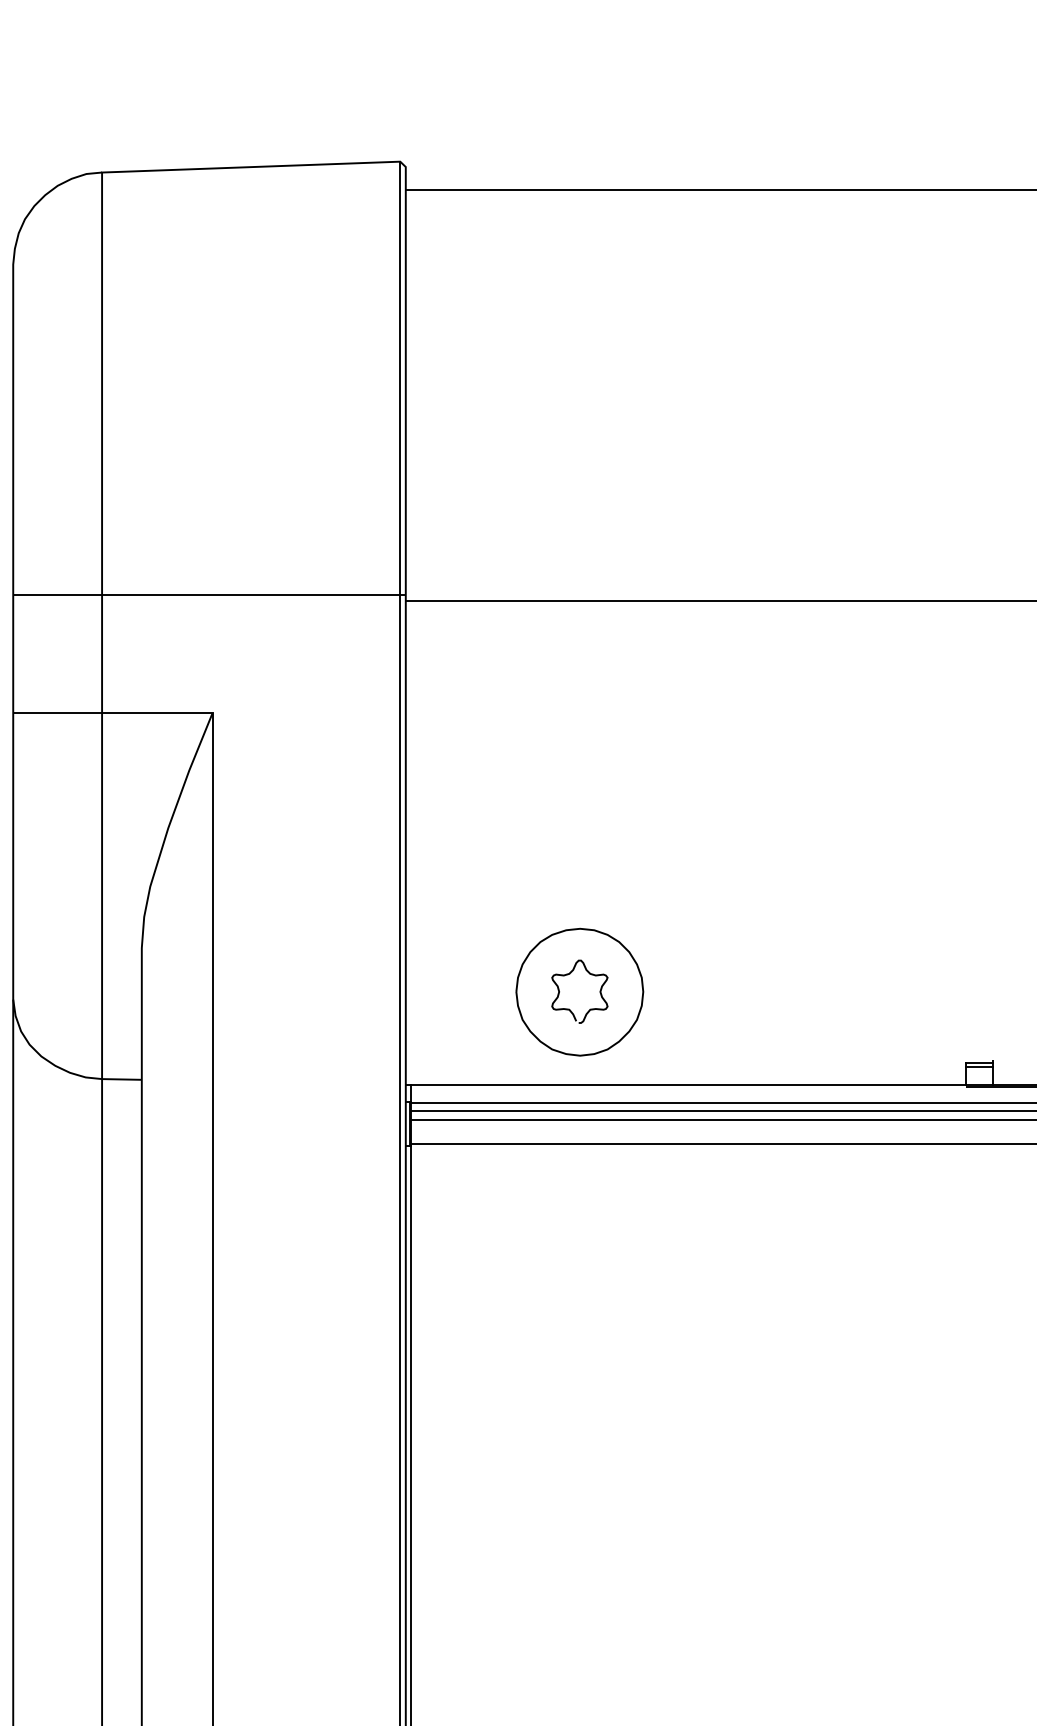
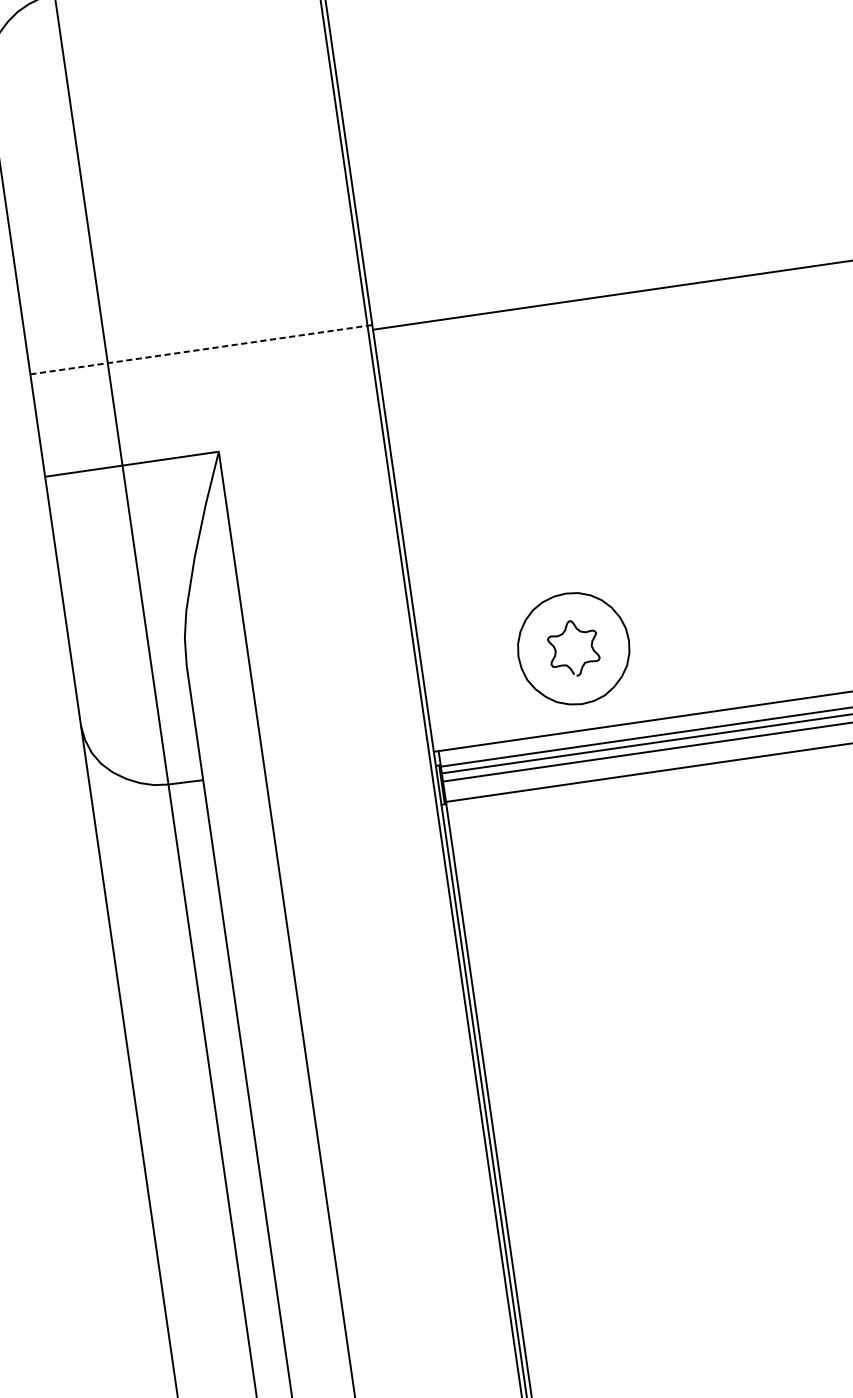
line: (208, 595) -> (200, 349), solid -> dashed

